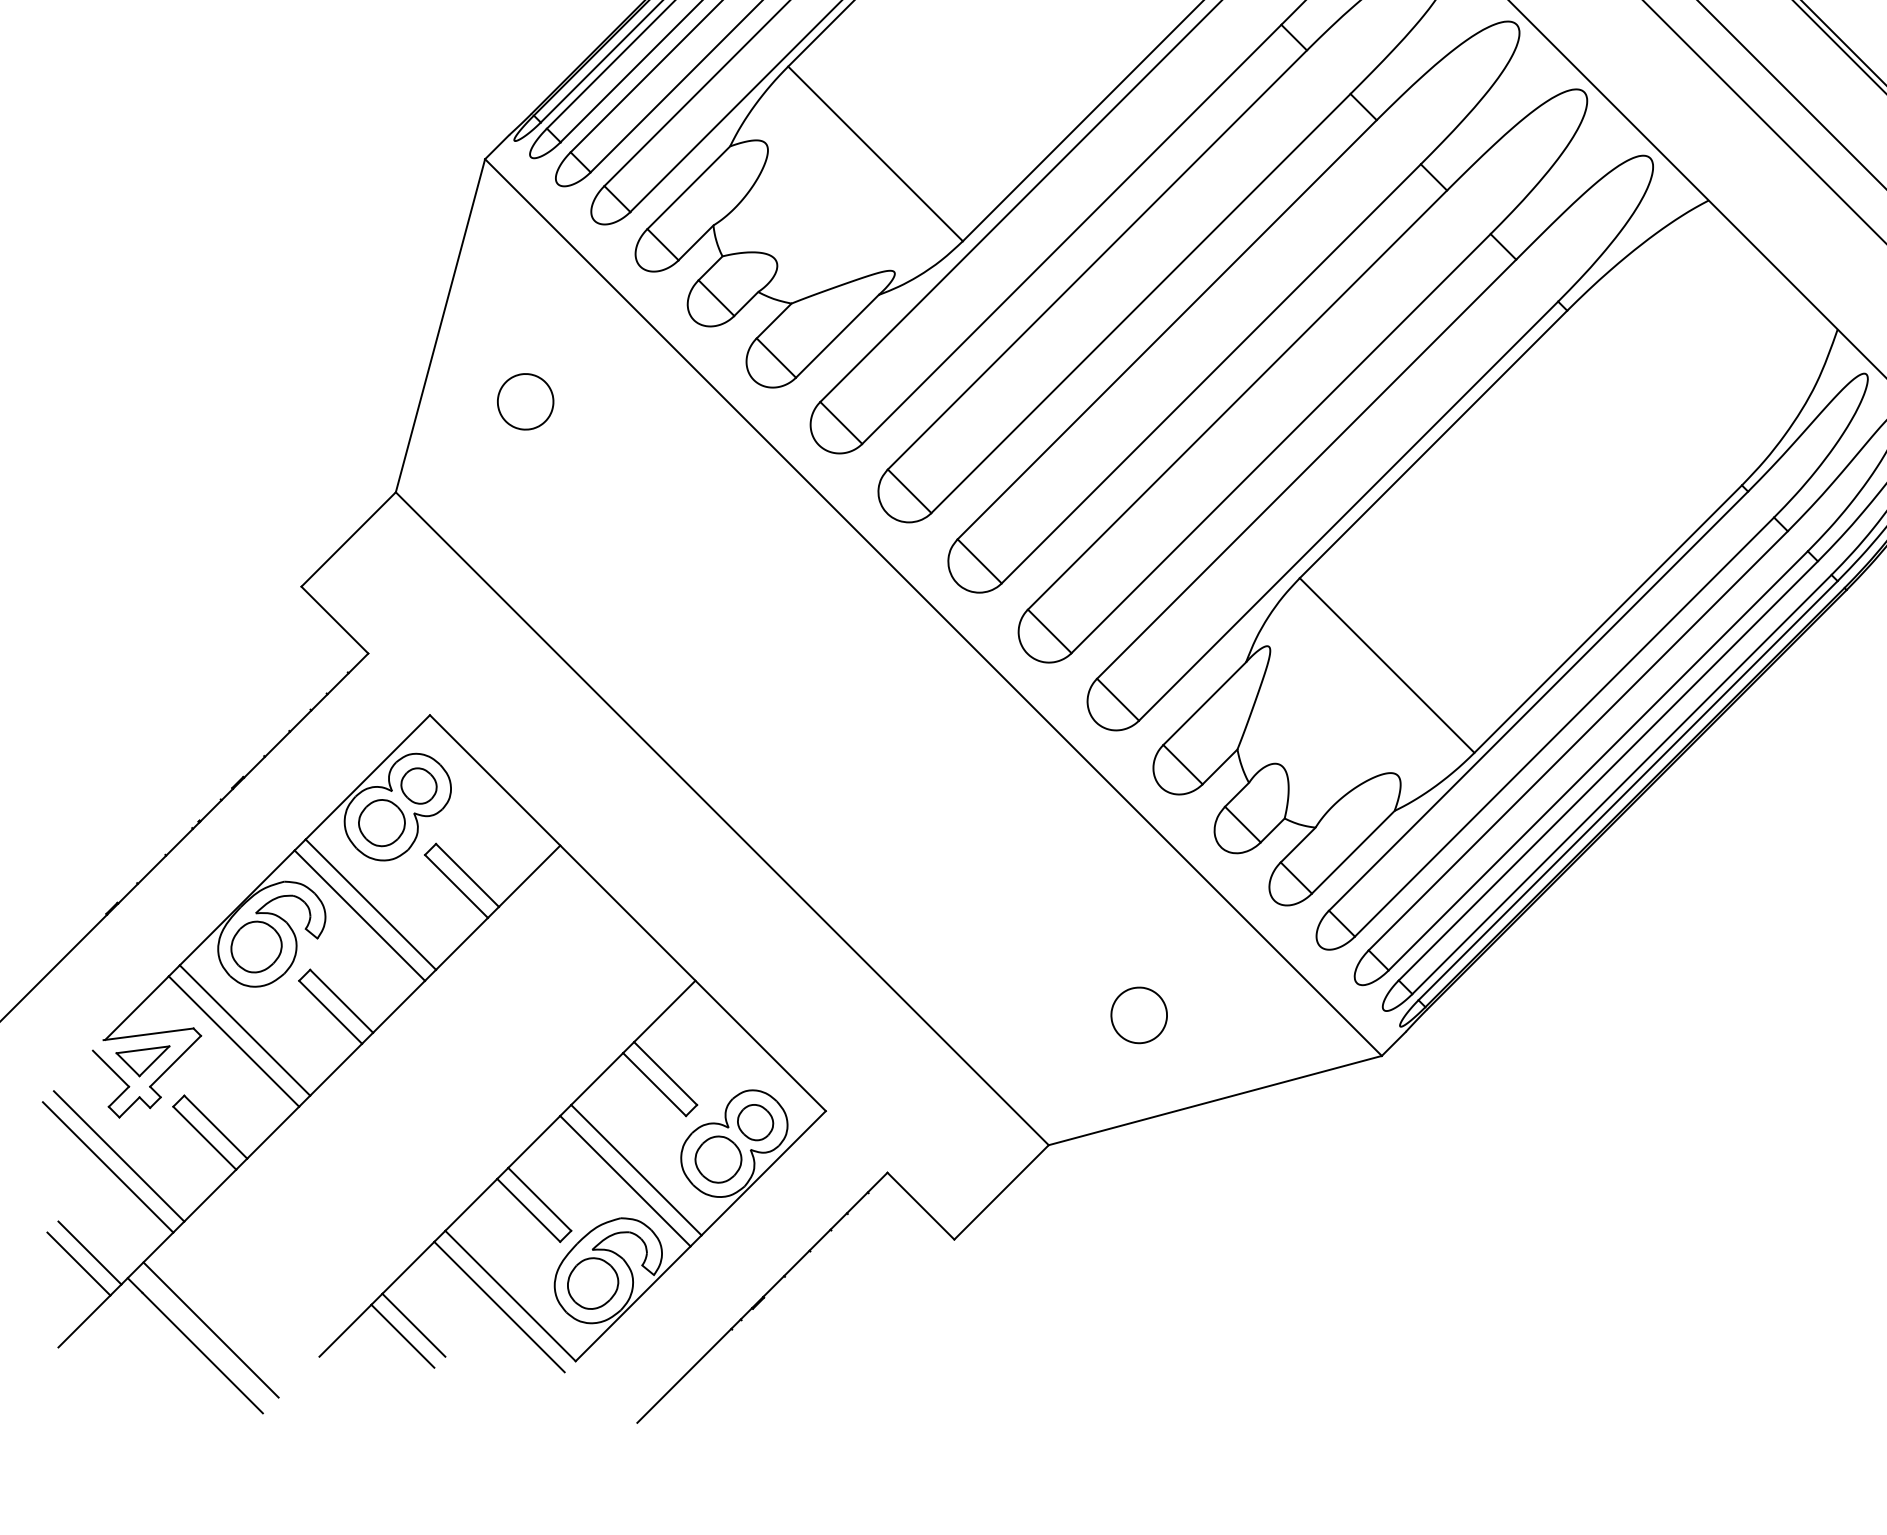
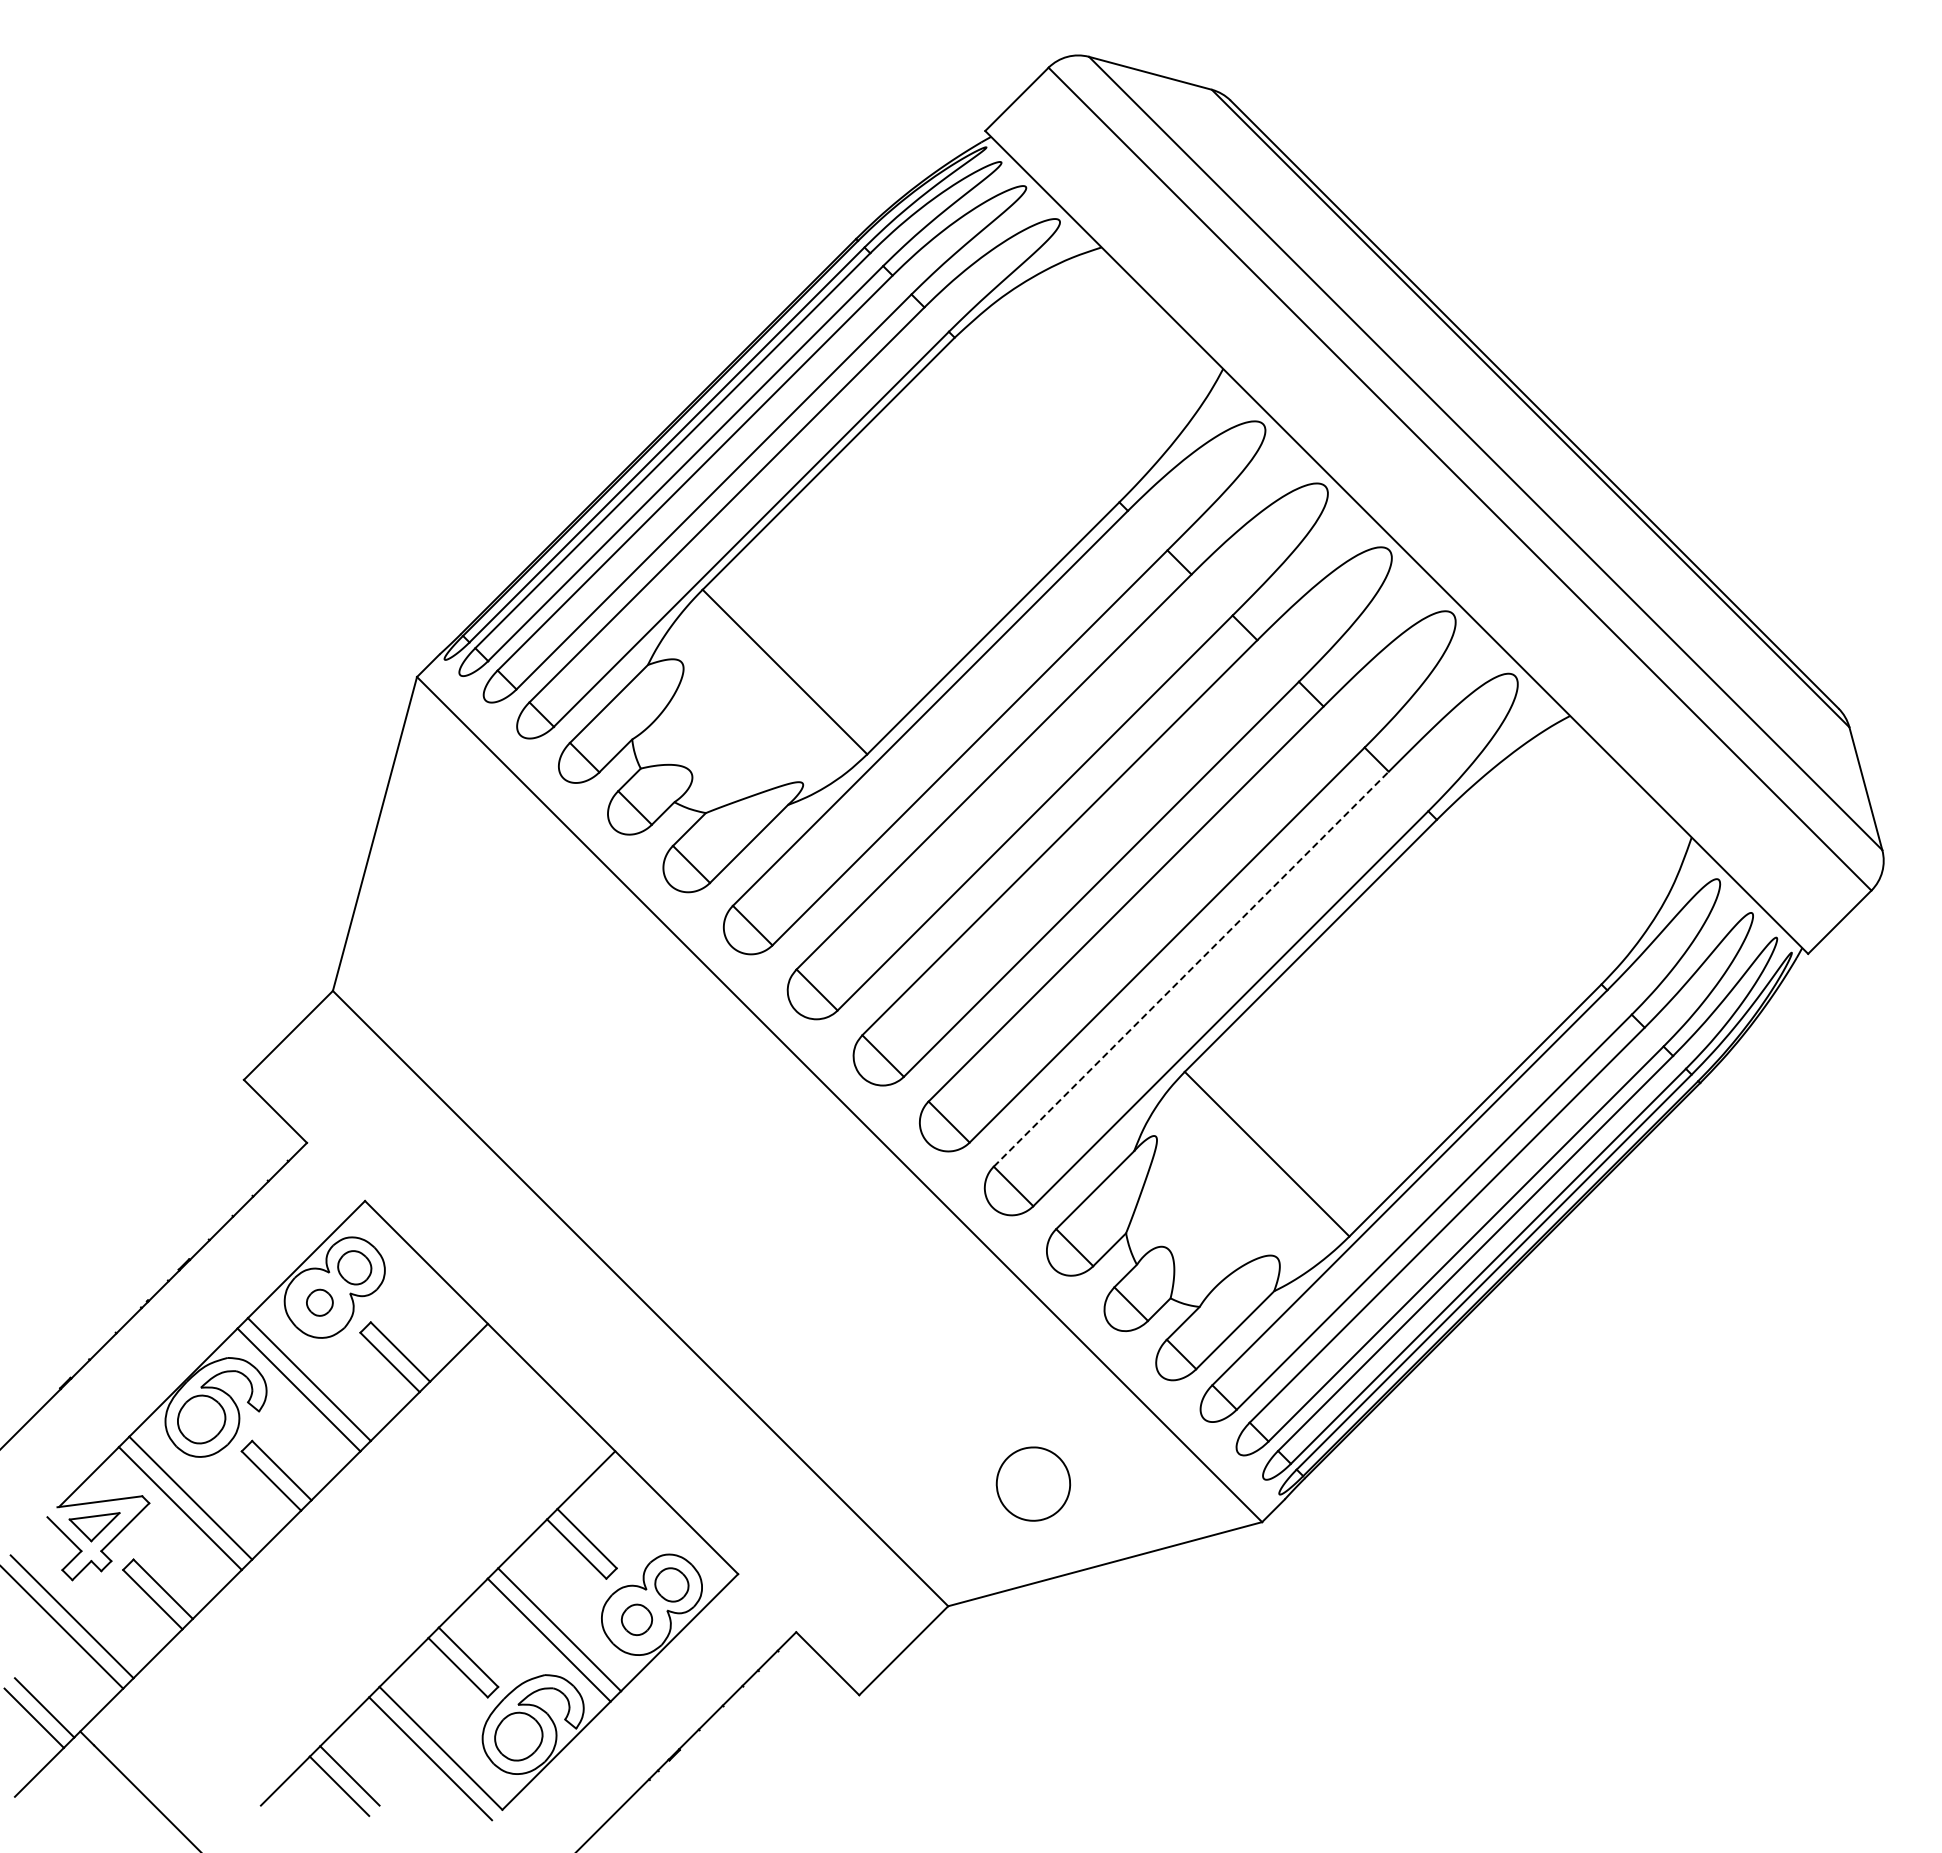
part: (525, 401) -> (455, 905), removed
line: (1306, 468) -> (1191, 968), solid -> dashed
part: (381, 822) -> (319, 1302), size x0.6
part: (1139, 1014) -> (1033, 1483), size x1.4
part: (717, 1159) -> (636, 1619), size x0.7
line: (210, 1330) -> (158, 1780), removed

